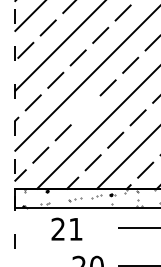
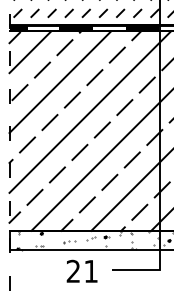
line: (85, 109) -> (79, 151), added
text: (66, 228) -> (81, 270), moved

